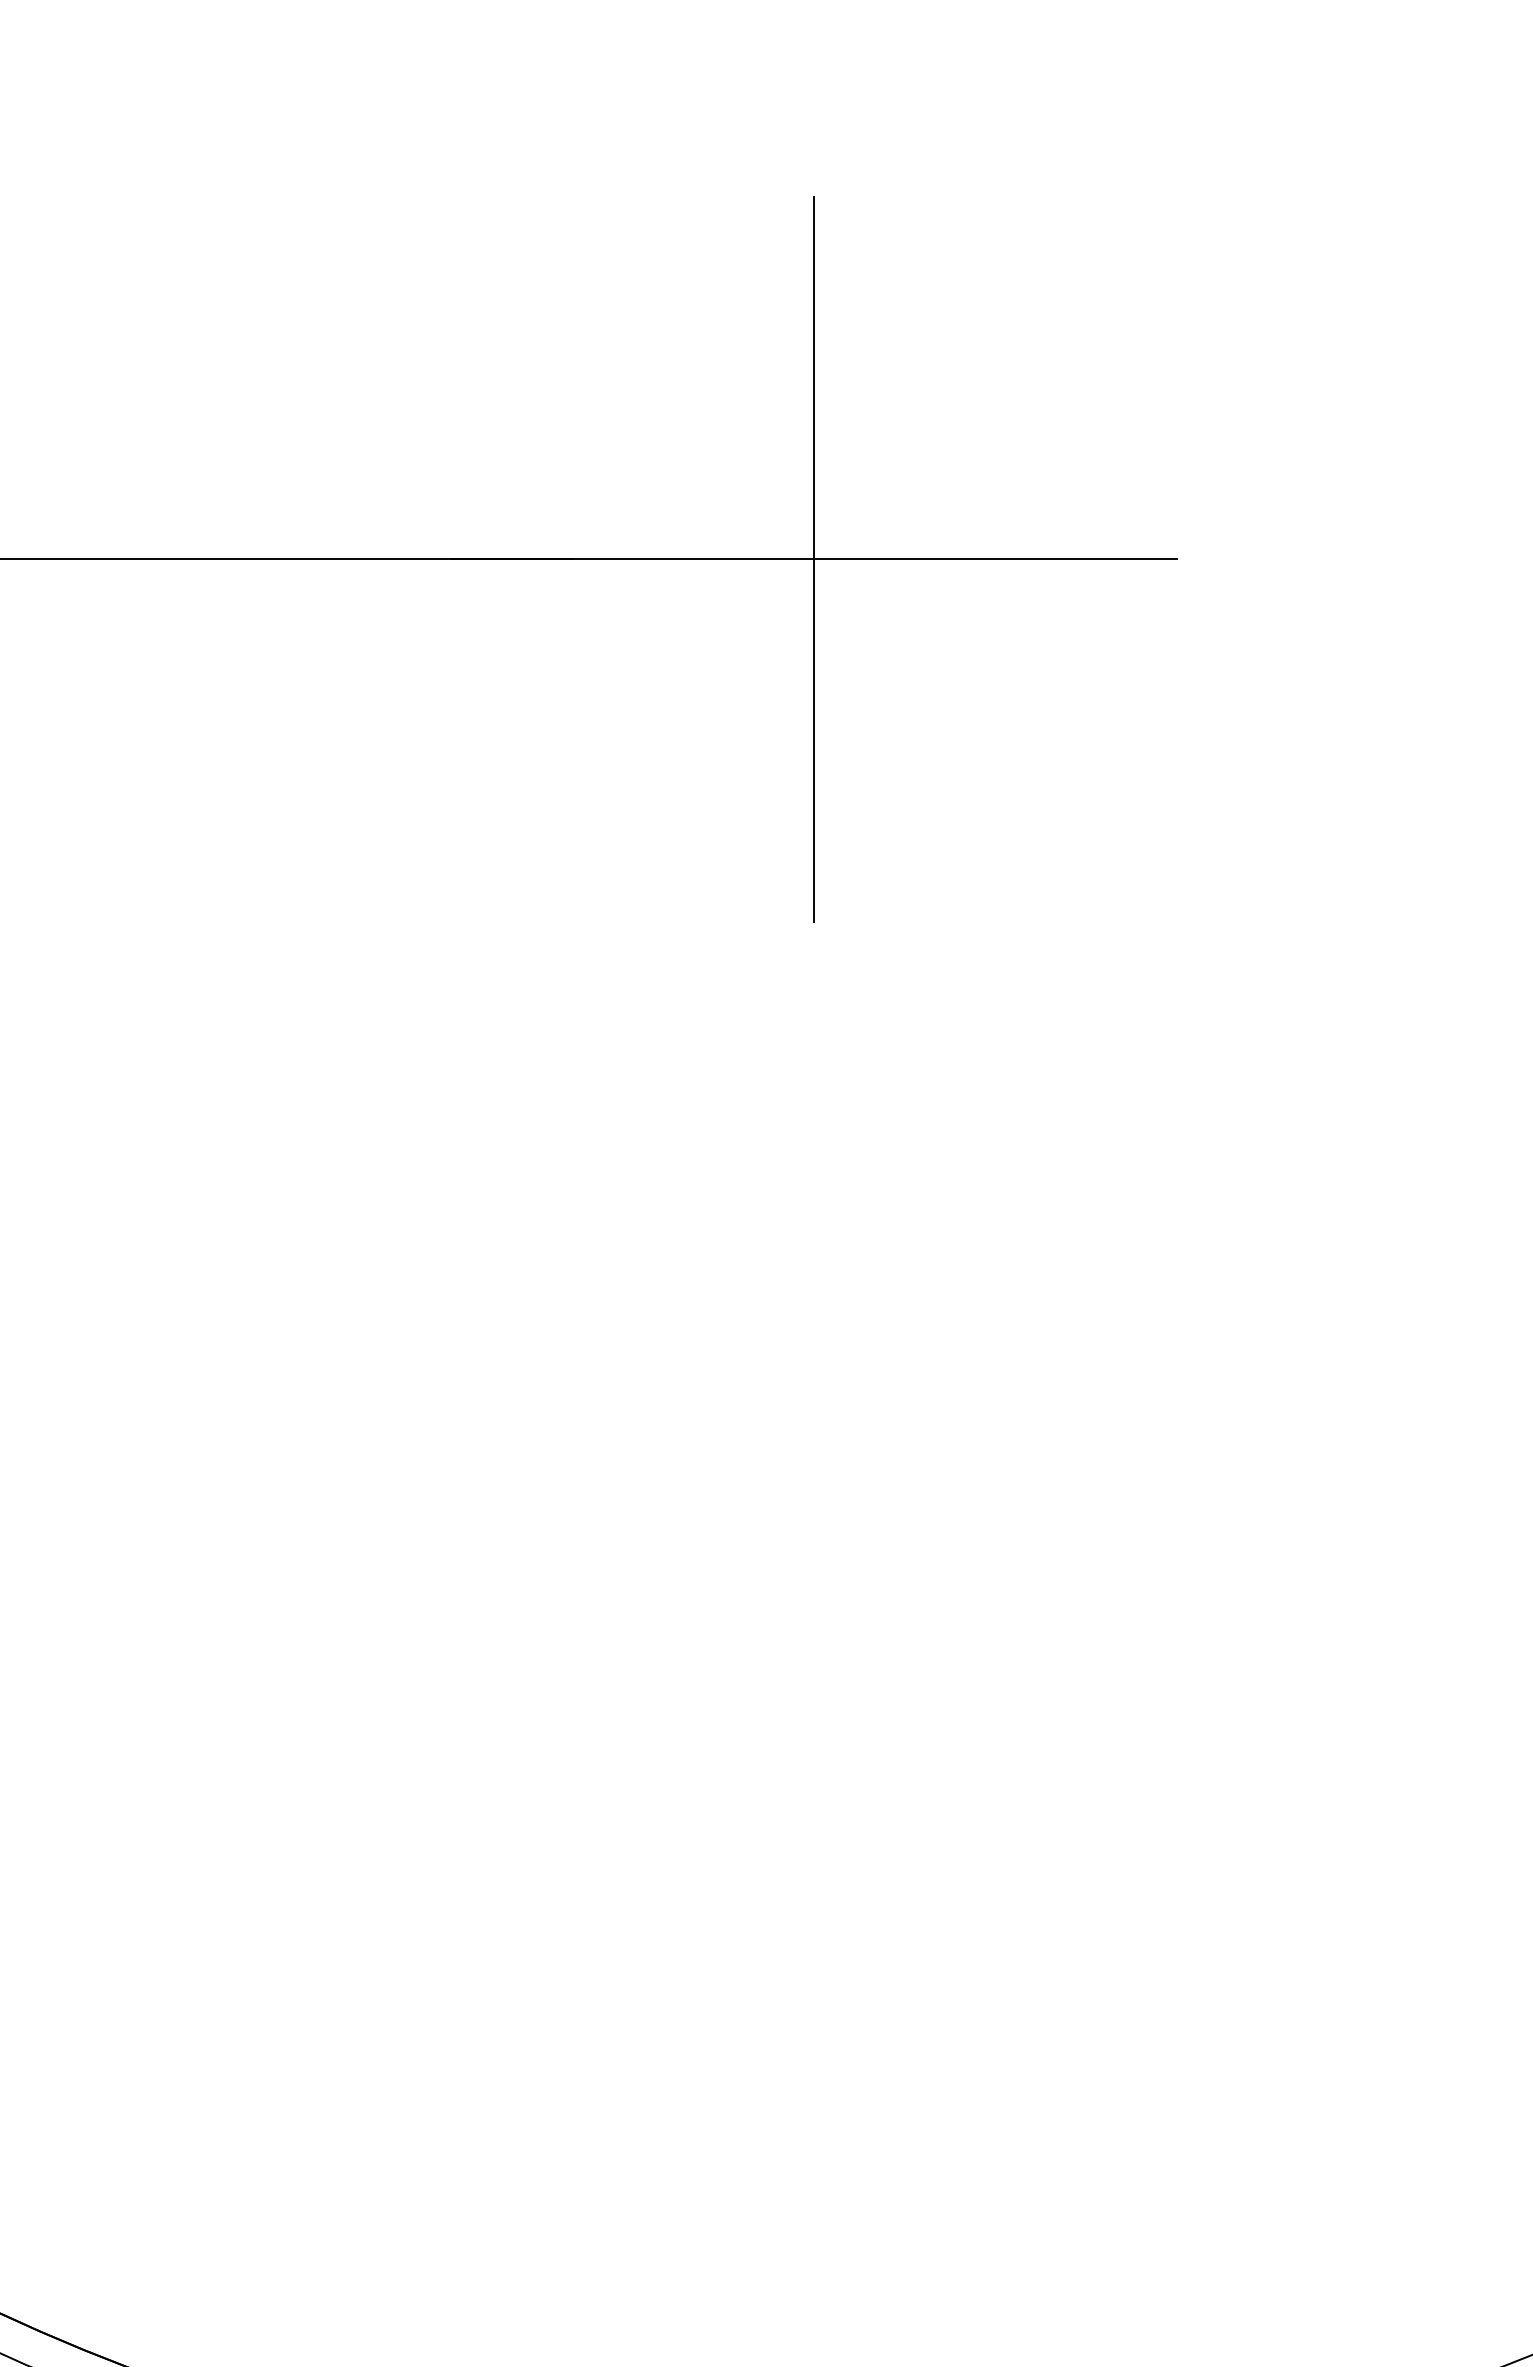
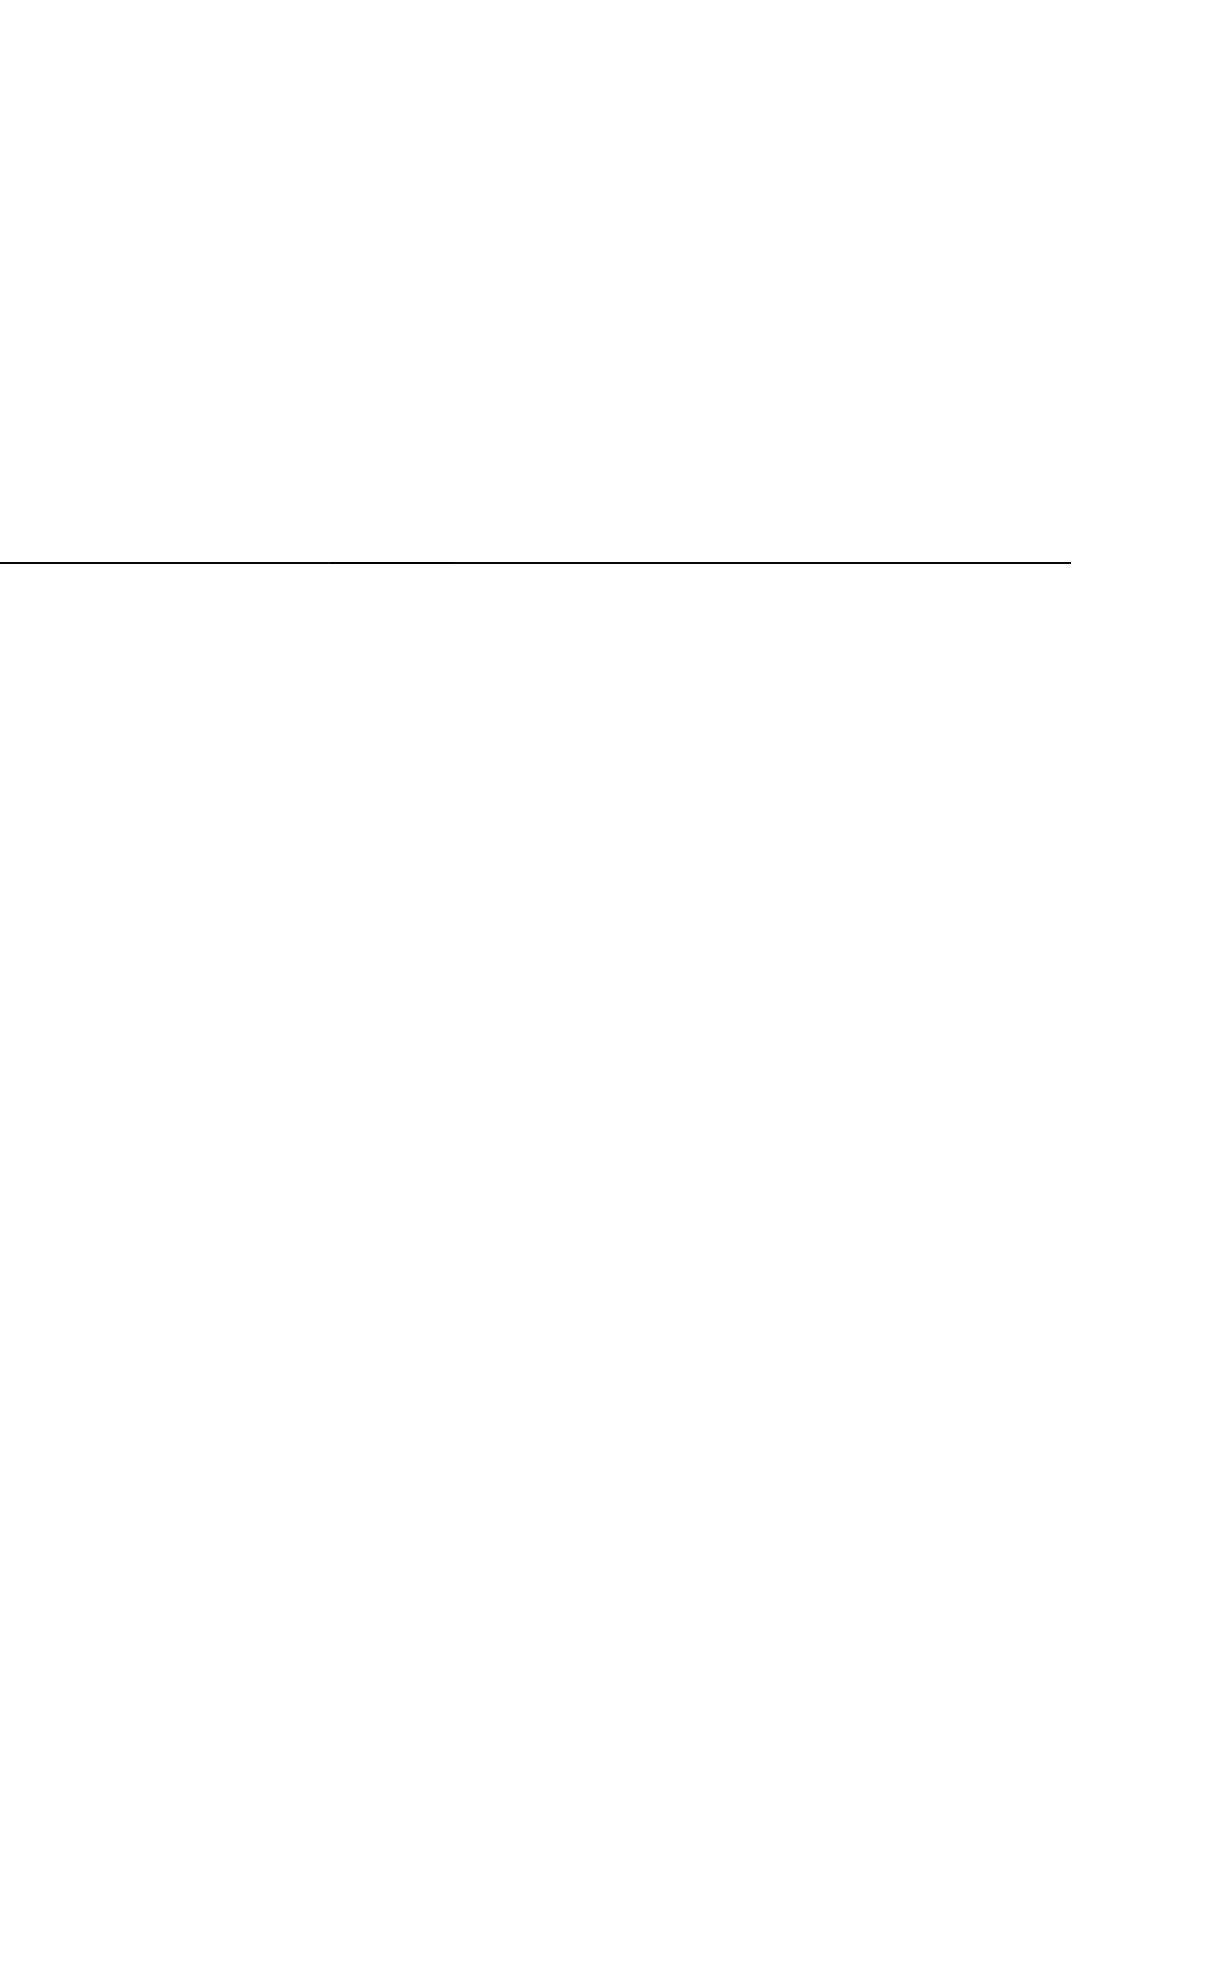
line: (814, 558) -> (700, 562), removed

